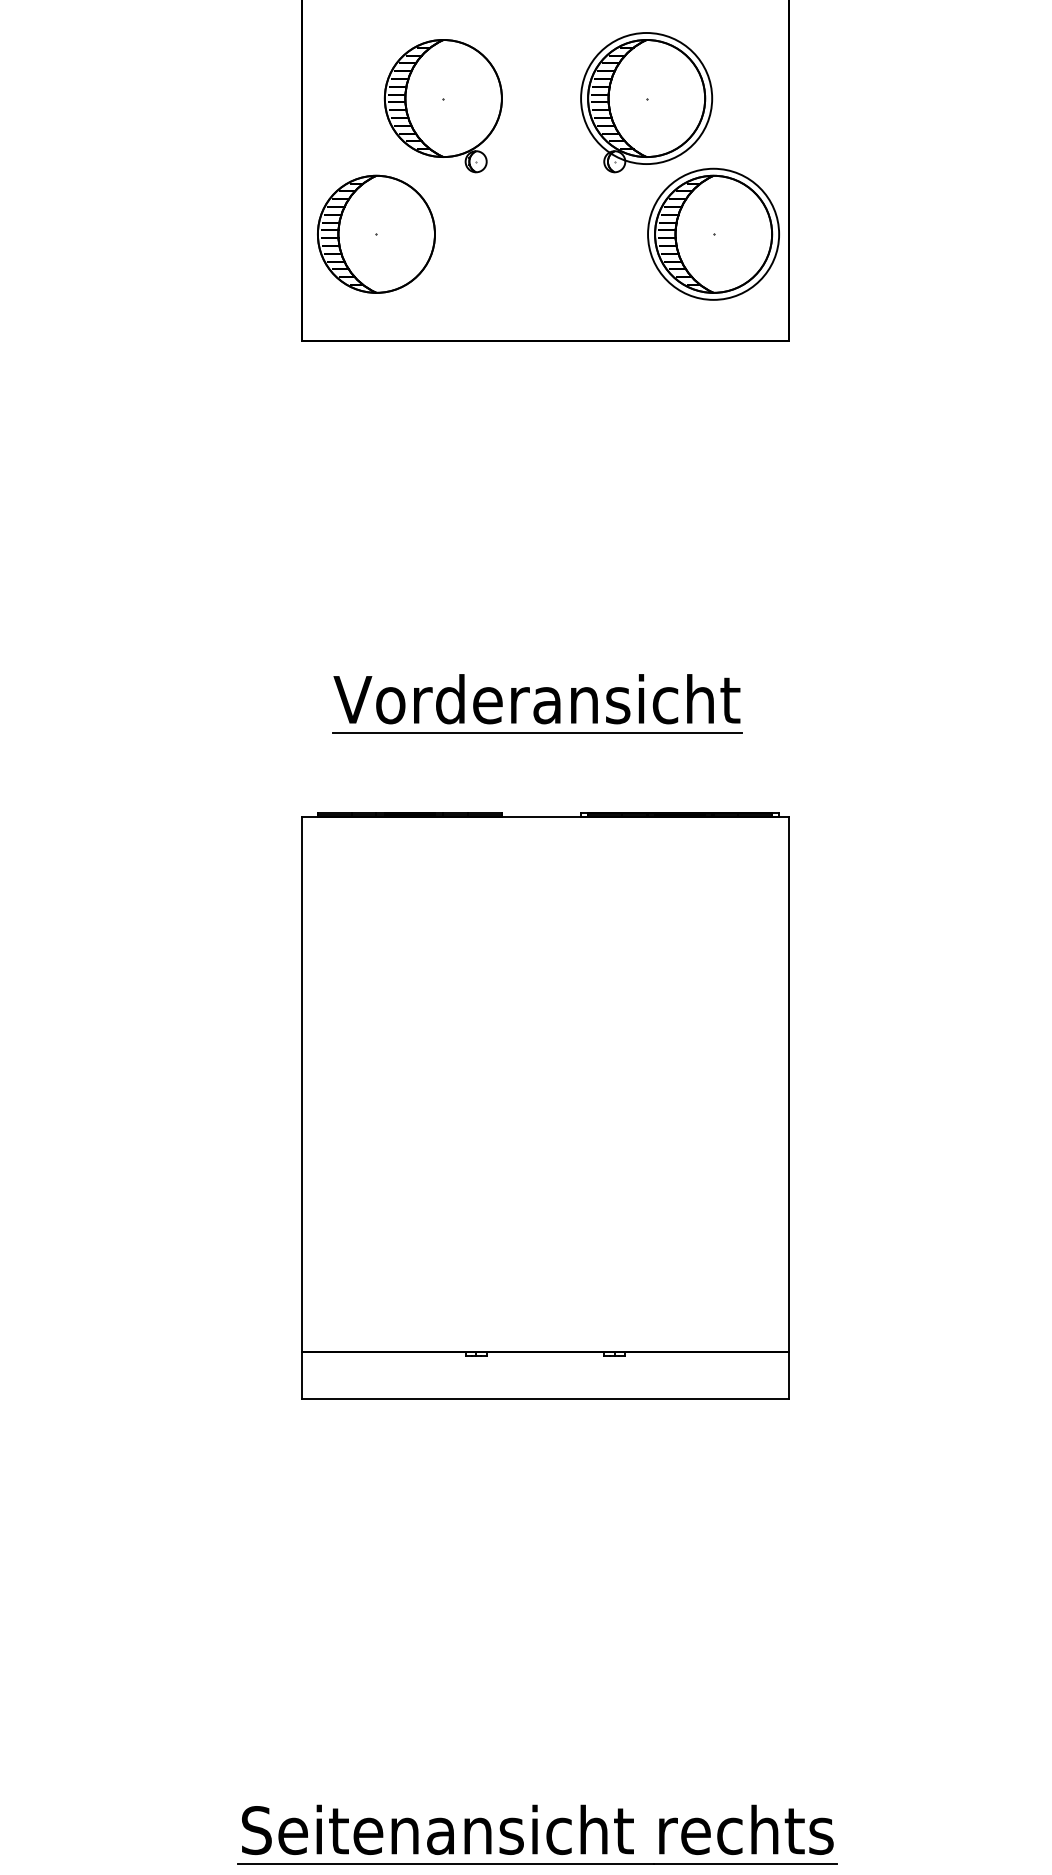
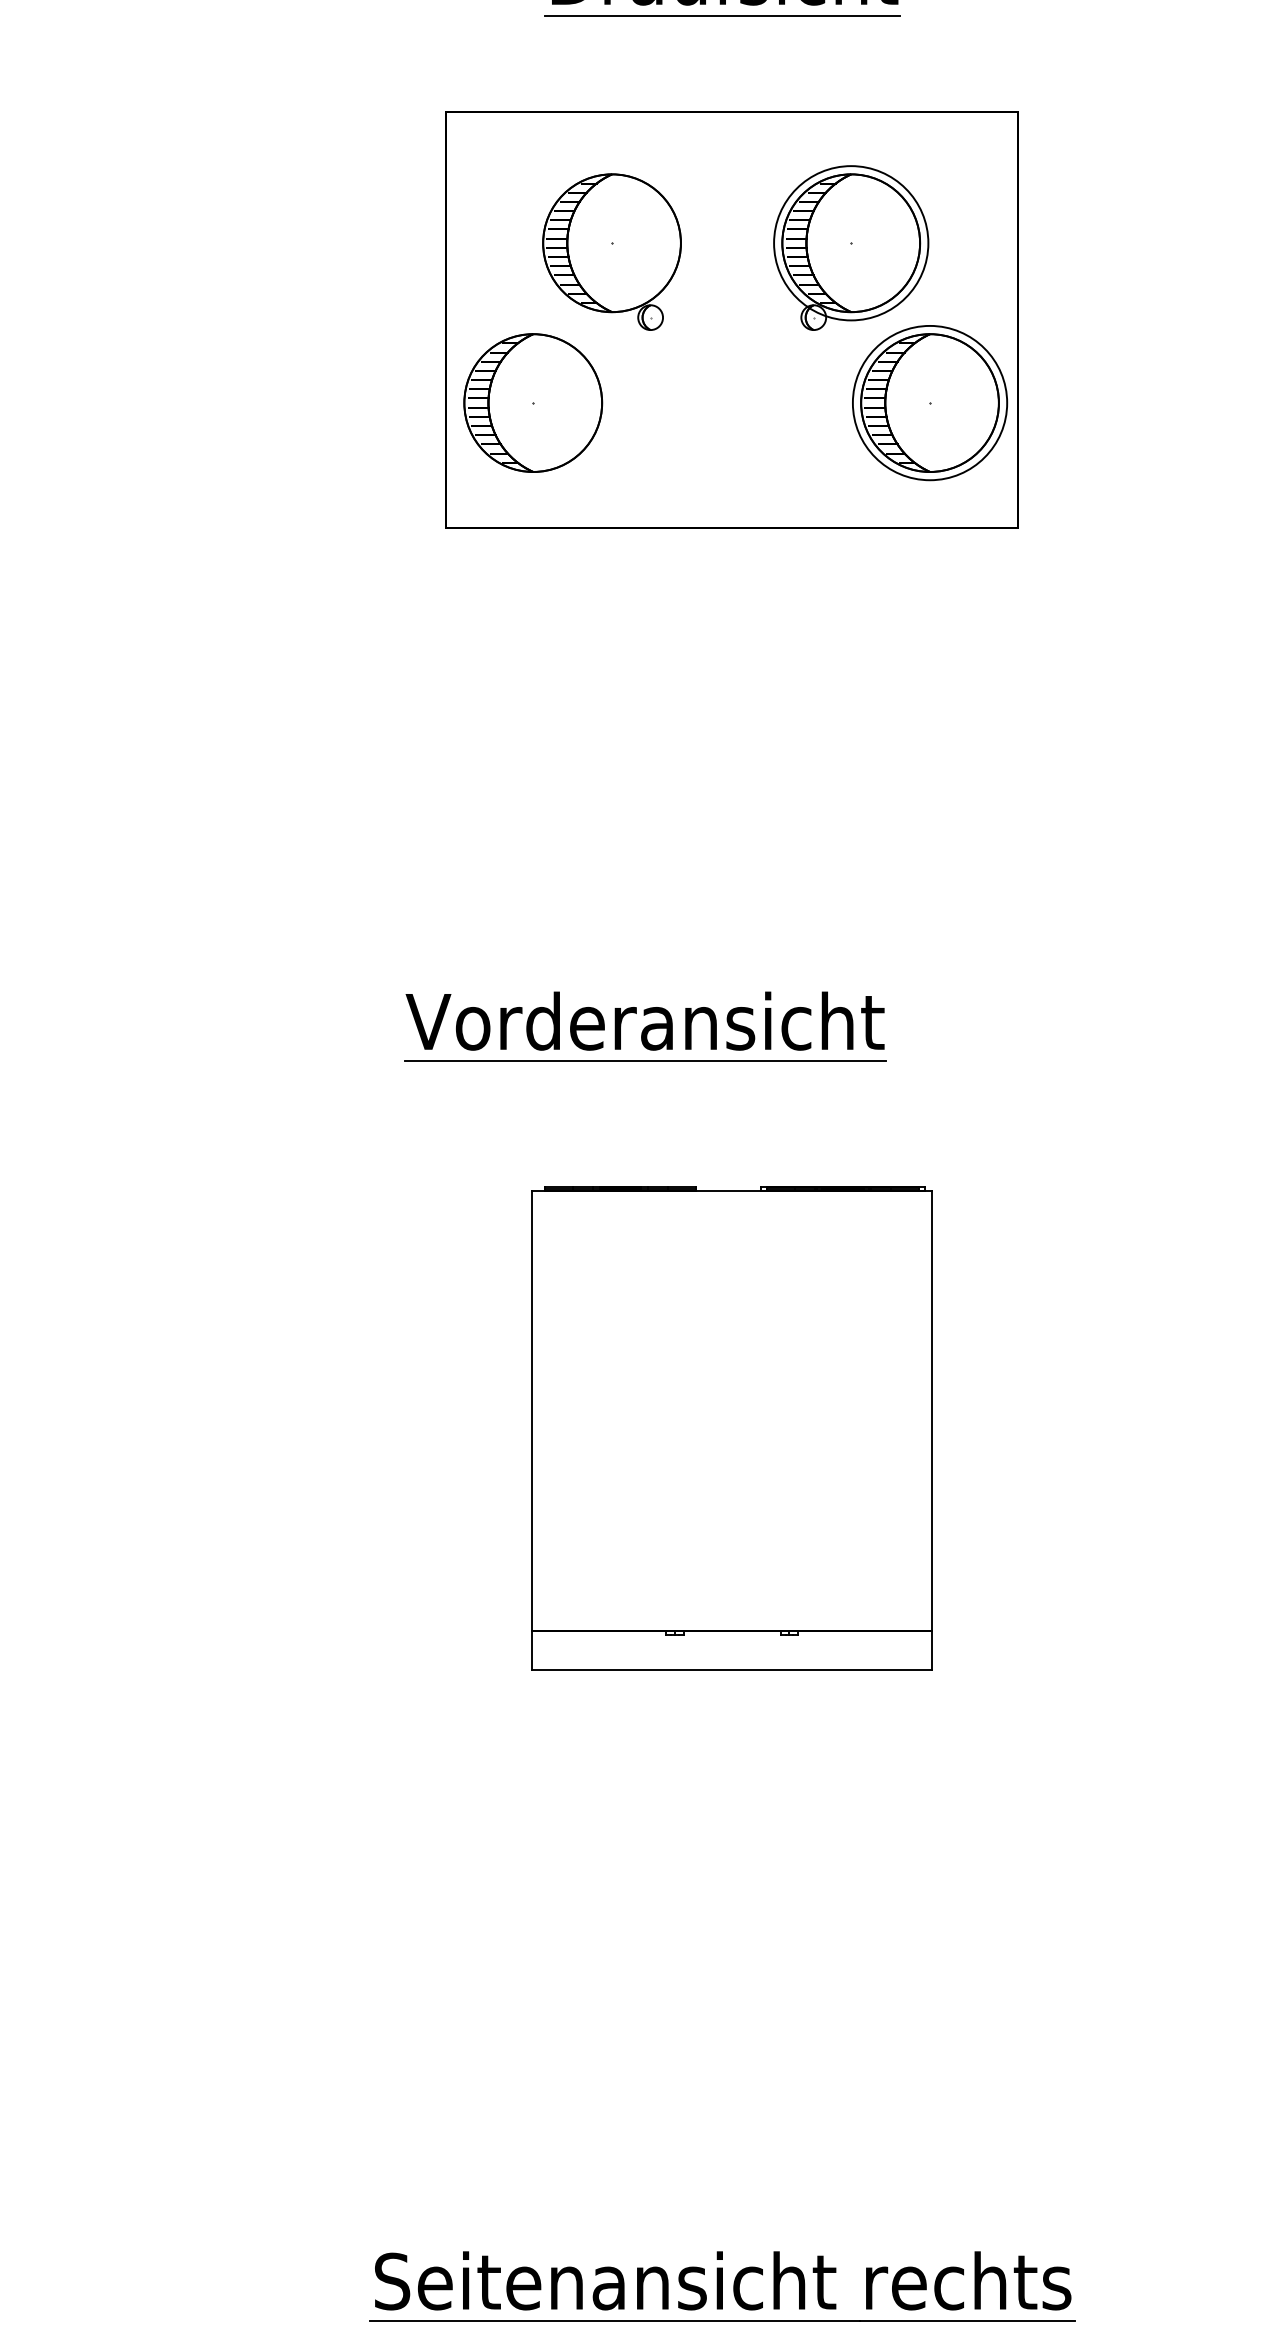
part: (537, 703) -> (645, 1026), moved
part: (544, 1105) -> (731, 1428), size x0.7

